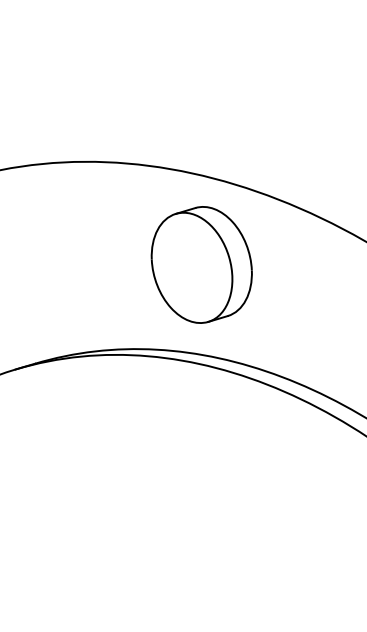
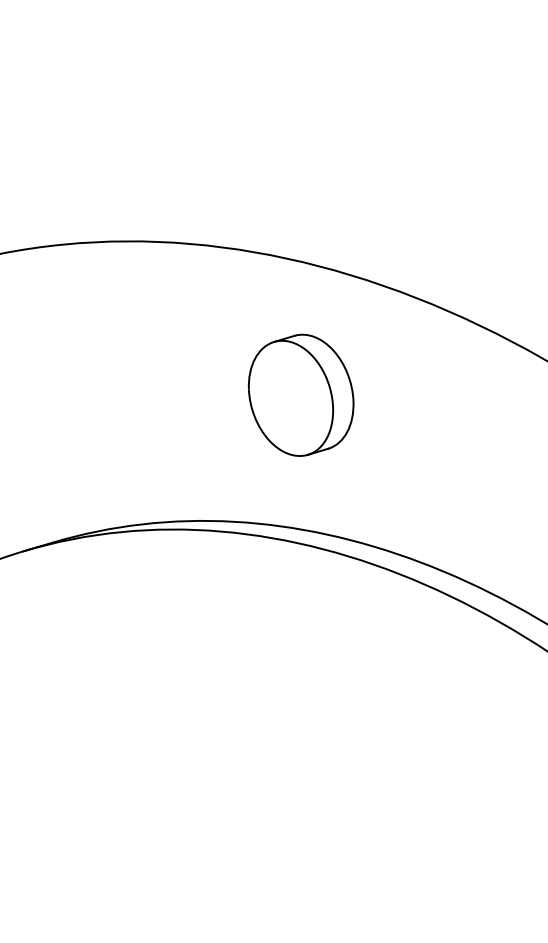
part: (201, 264) -> (300, 394), size x0.7

